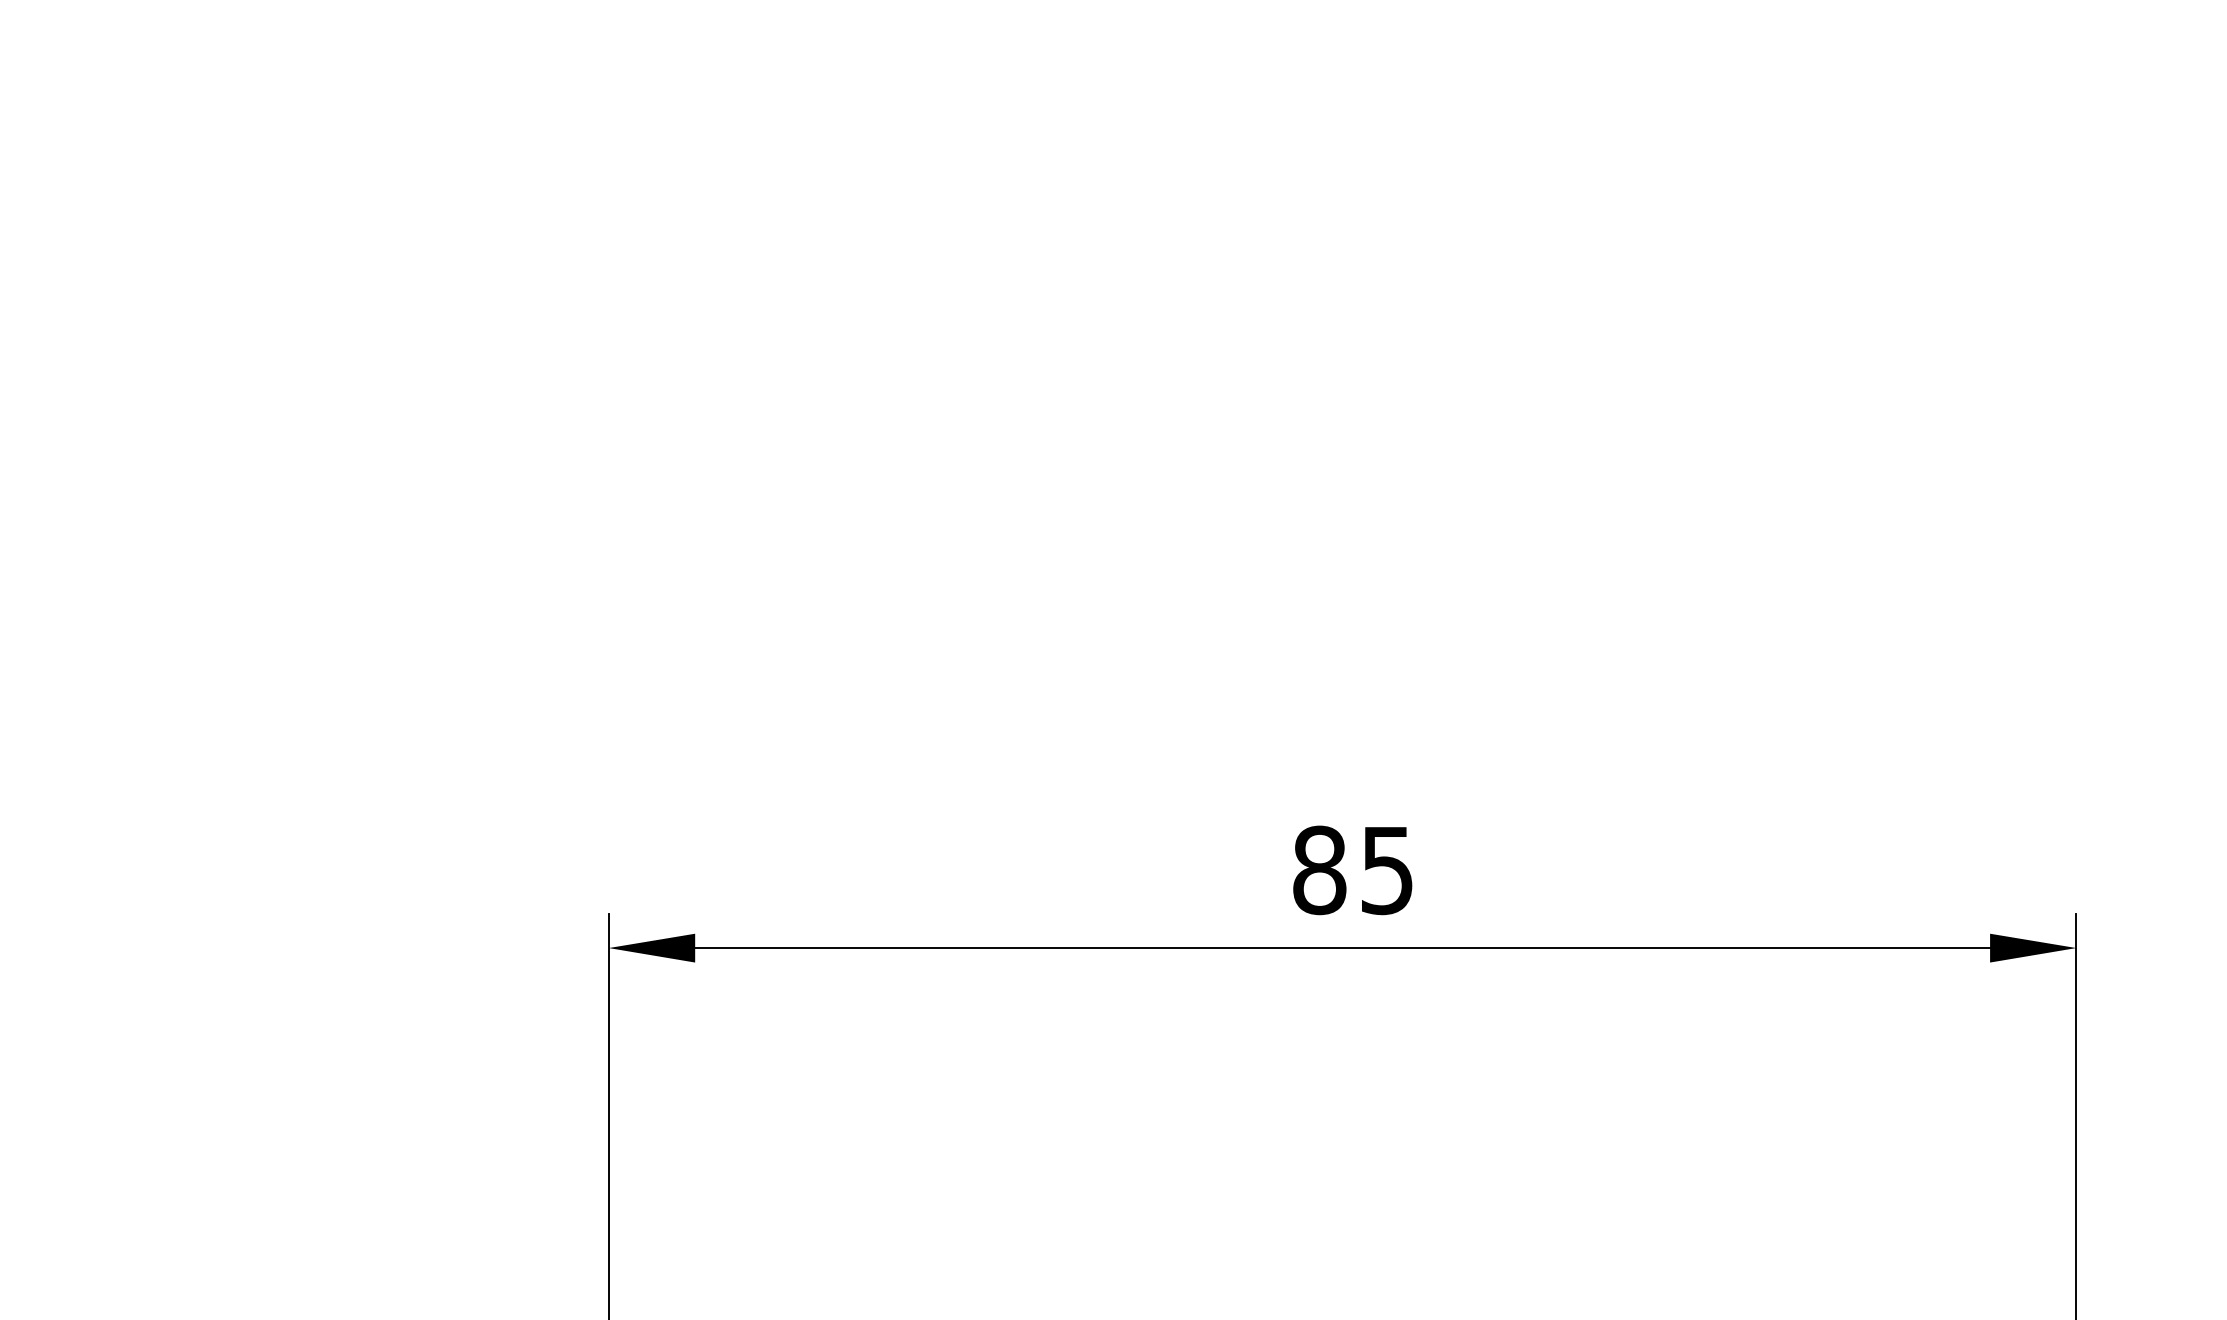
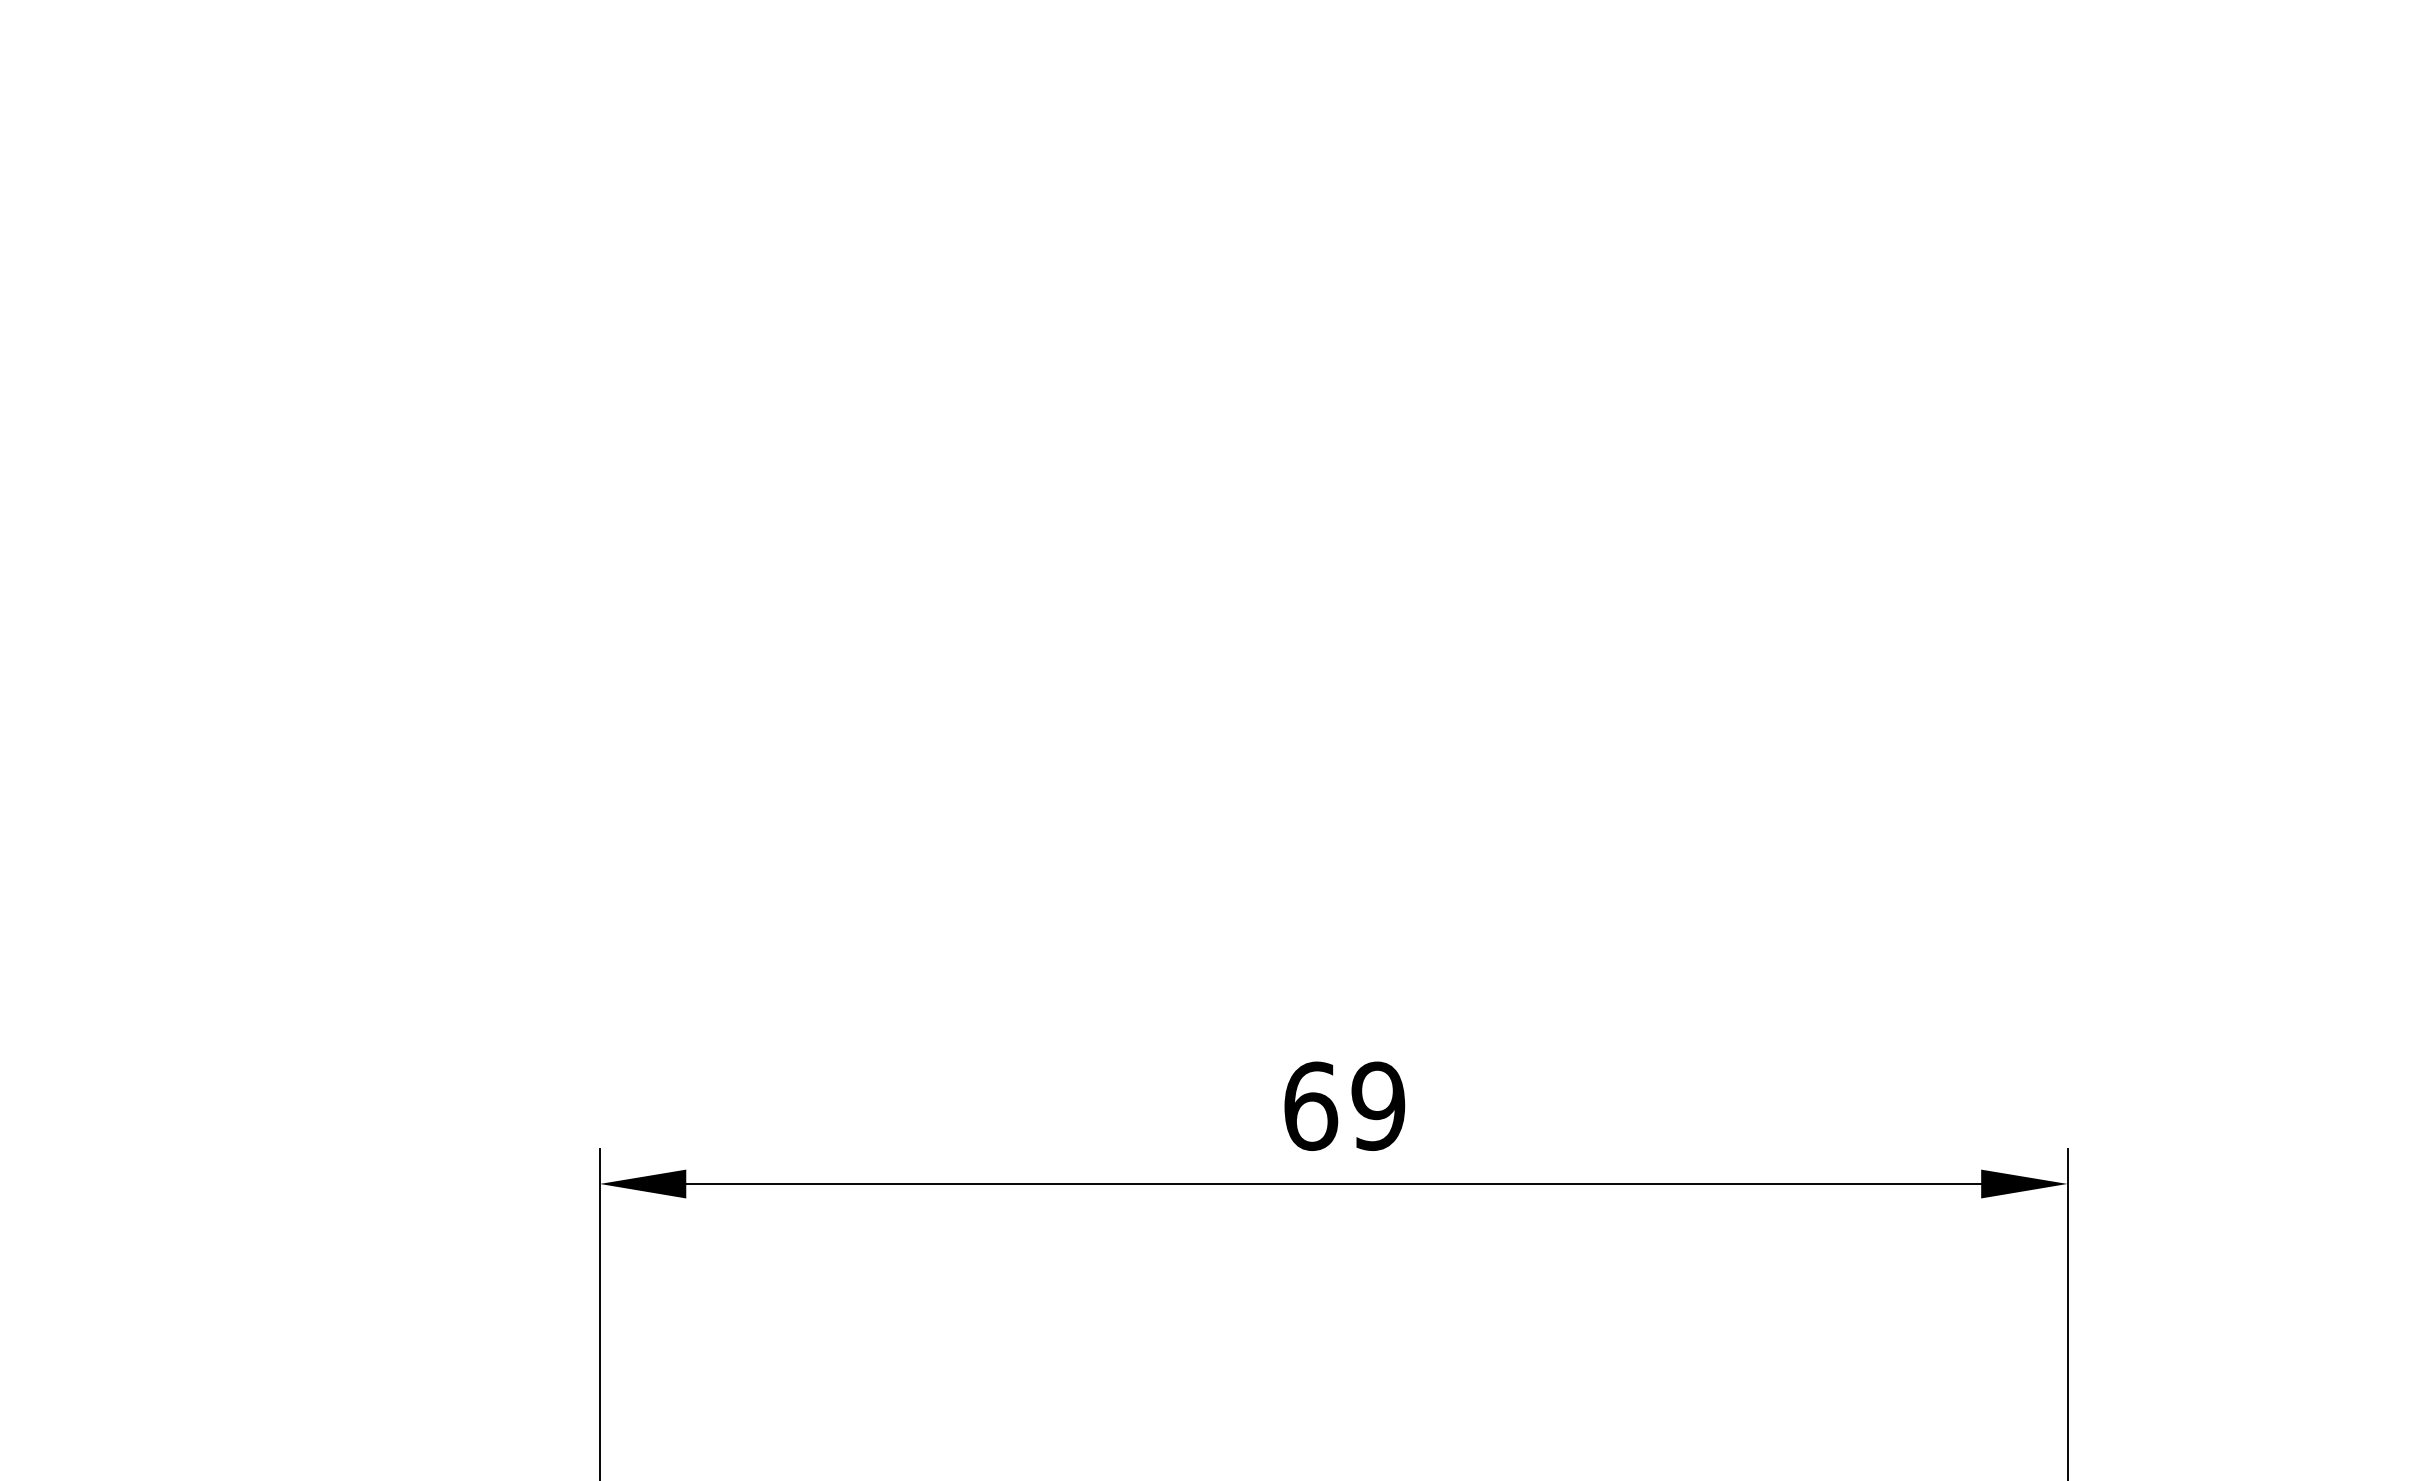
text: (1353, 869) -> (1344, 1105), 85 -> 69

